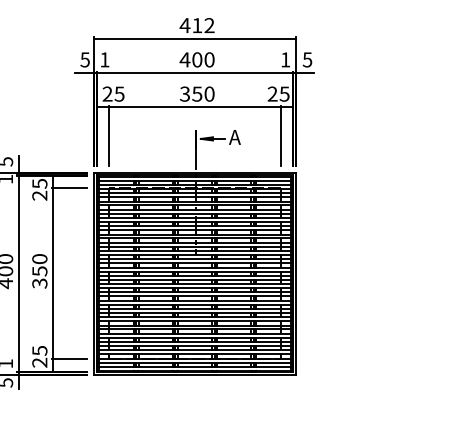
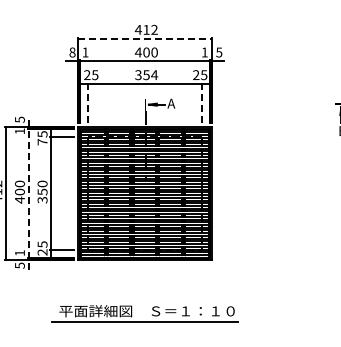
line: (194, 38) -> (144, 38), solid -> dashed
text: (85, 59) -> (72, 52), 5 -> 8
text: (209, 94) -> (154, 75), 350 -> 354
line: (109, 135) -> (88, 102), solid -> dashed
line: (280, 135) -> (201, 102), solid -> dashed
text: (39, 196) -> (42, 142), 25 -> 75
line: (18, 271) -> (28, 192), solid -> dashed

